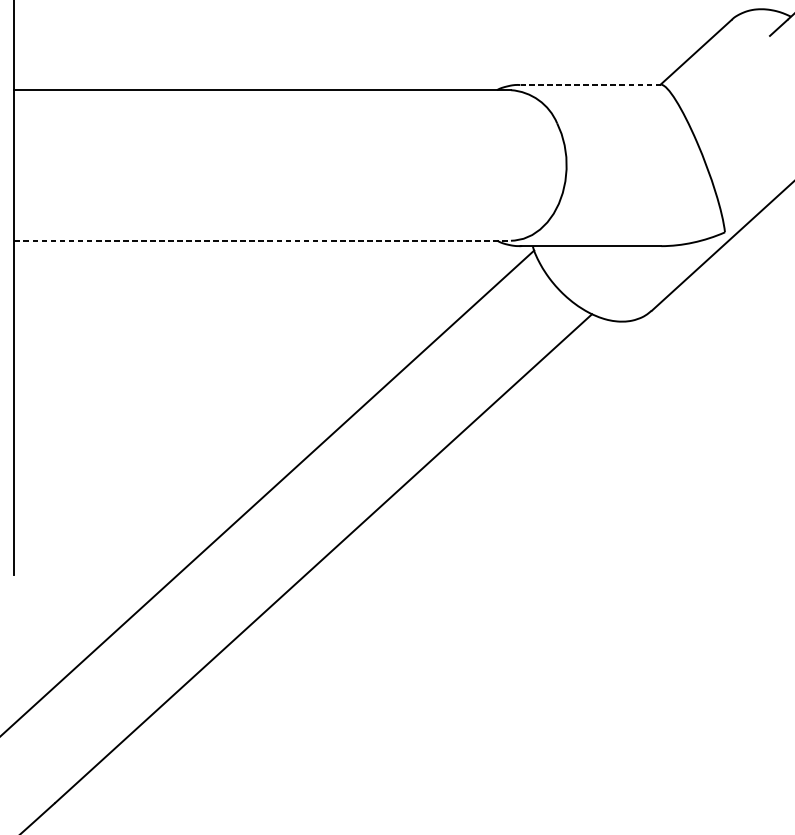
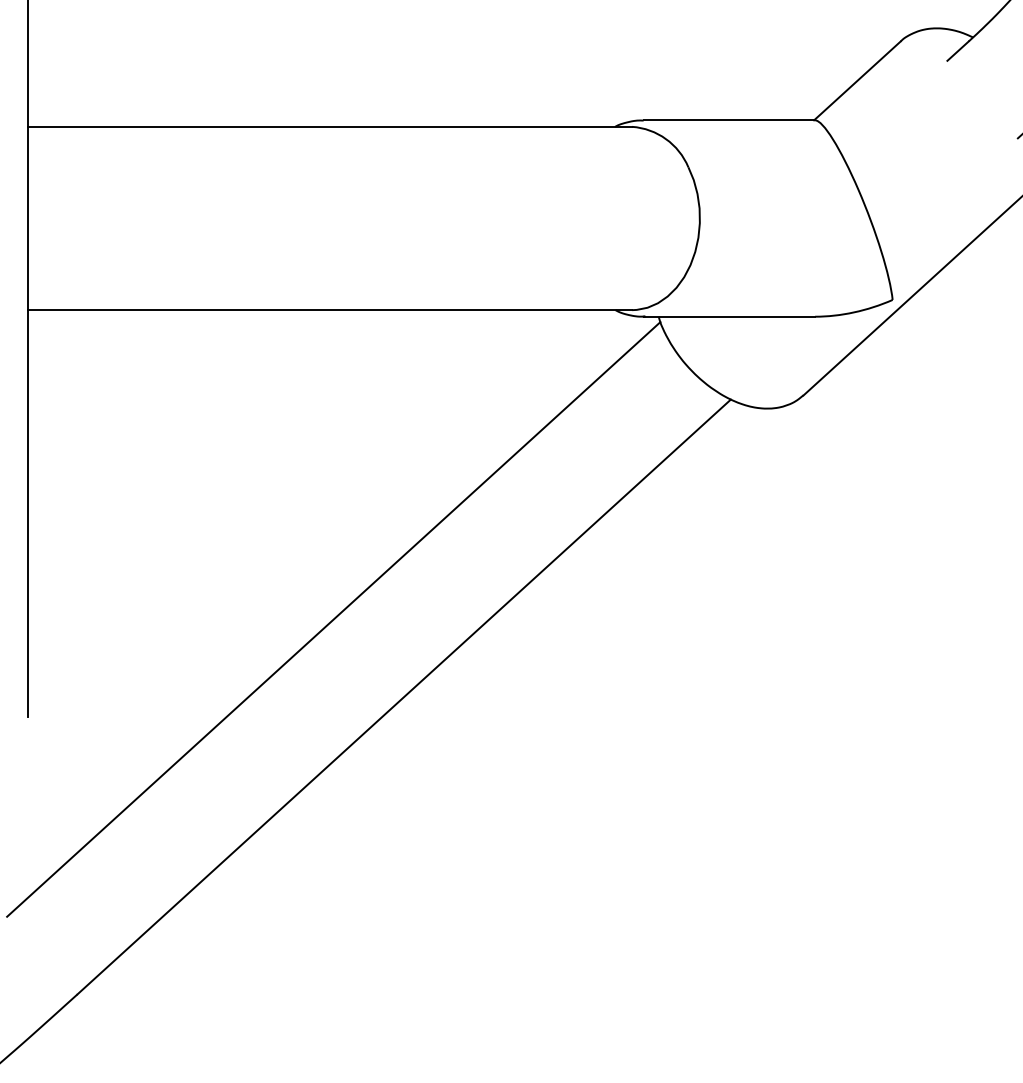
line: (590, 84) -> (729, 120), dashed -> solid
line: (263, 241) -> (330, 310), dashed -> solid

